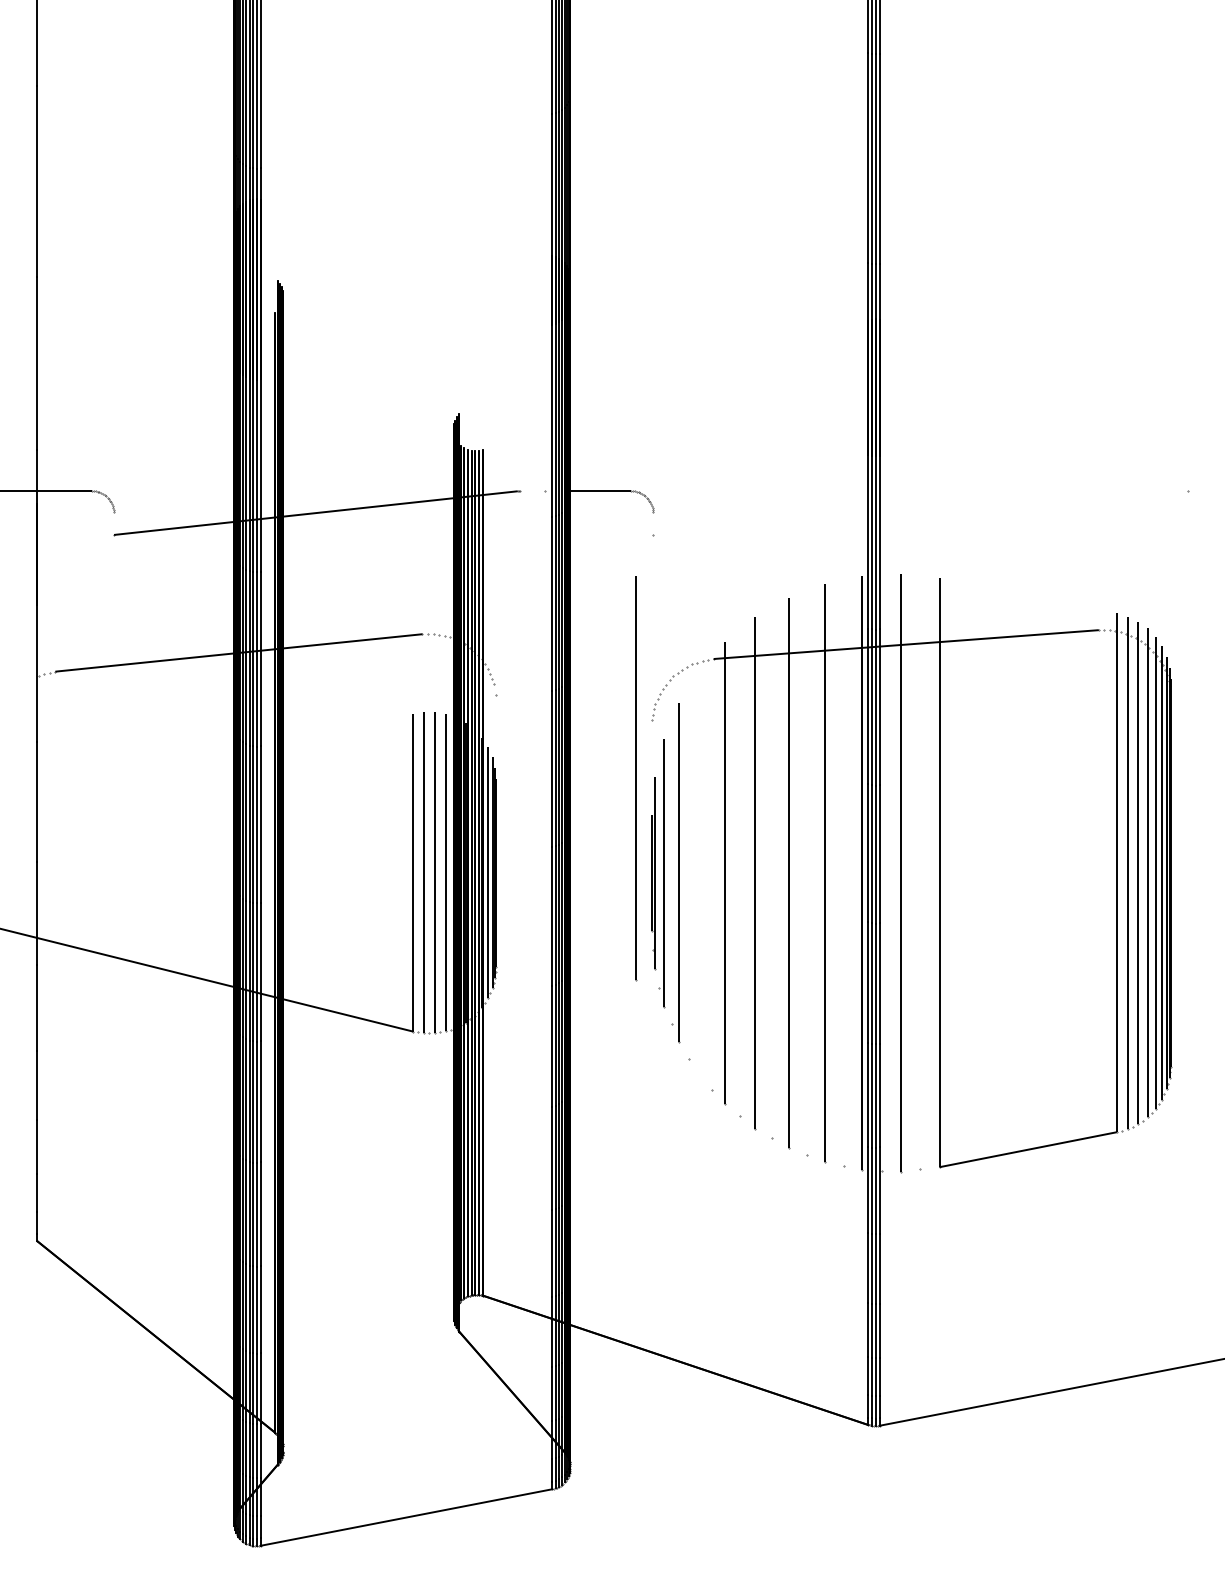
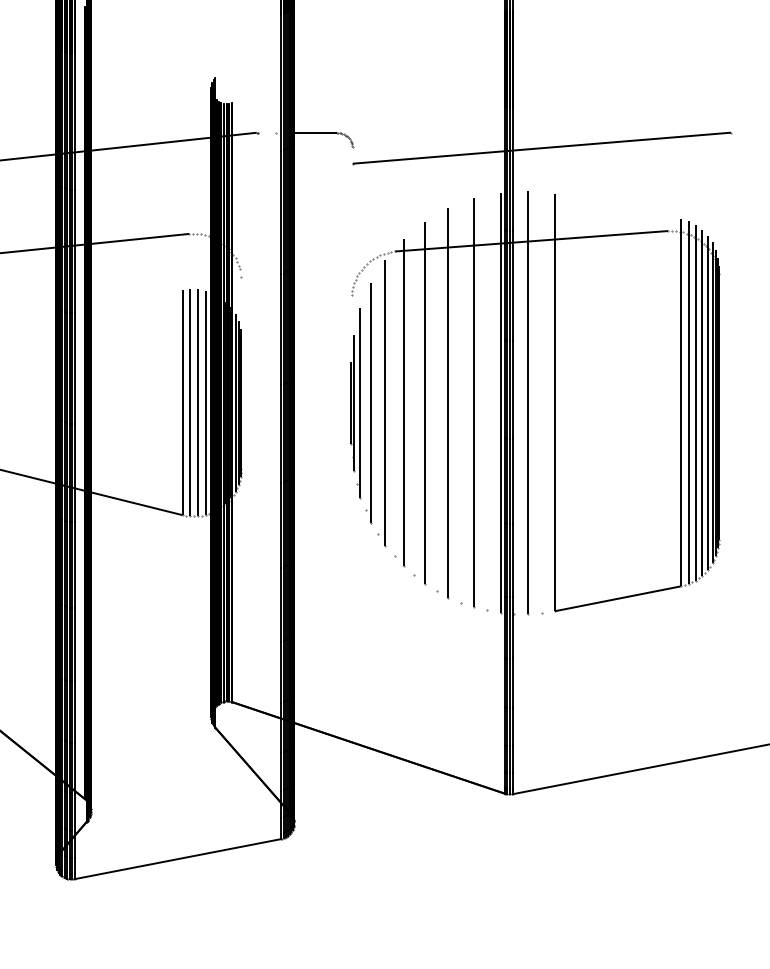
line: (920, 513) -> (541, 148), added
line: (636, 778) -> (386, 403), moved

